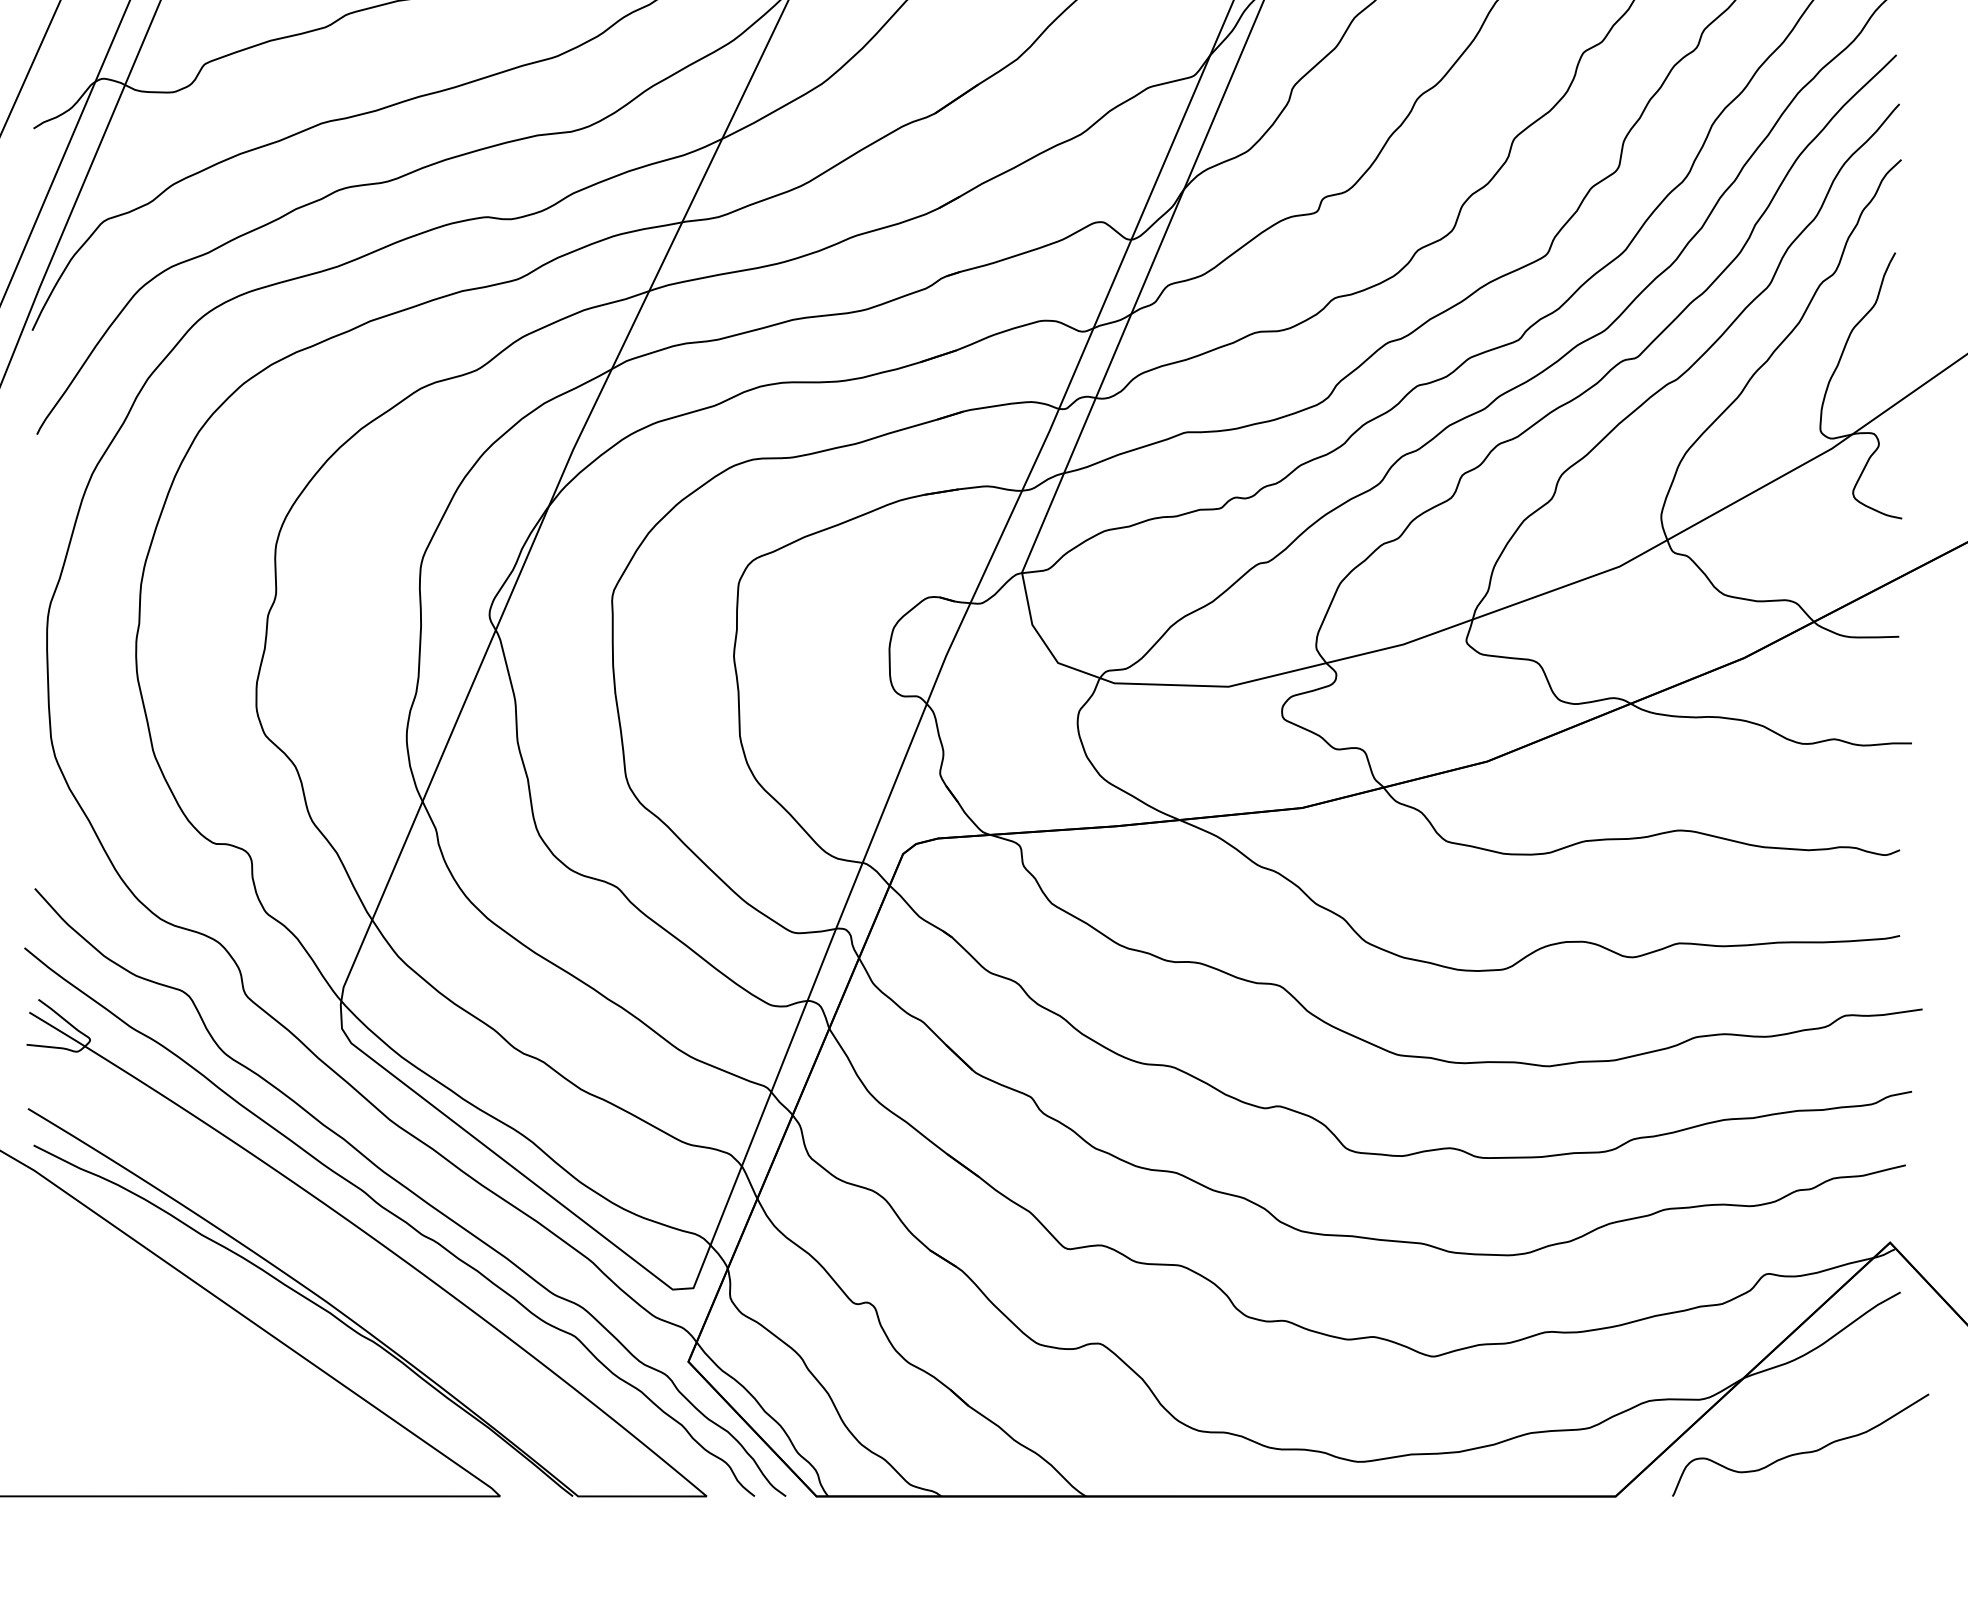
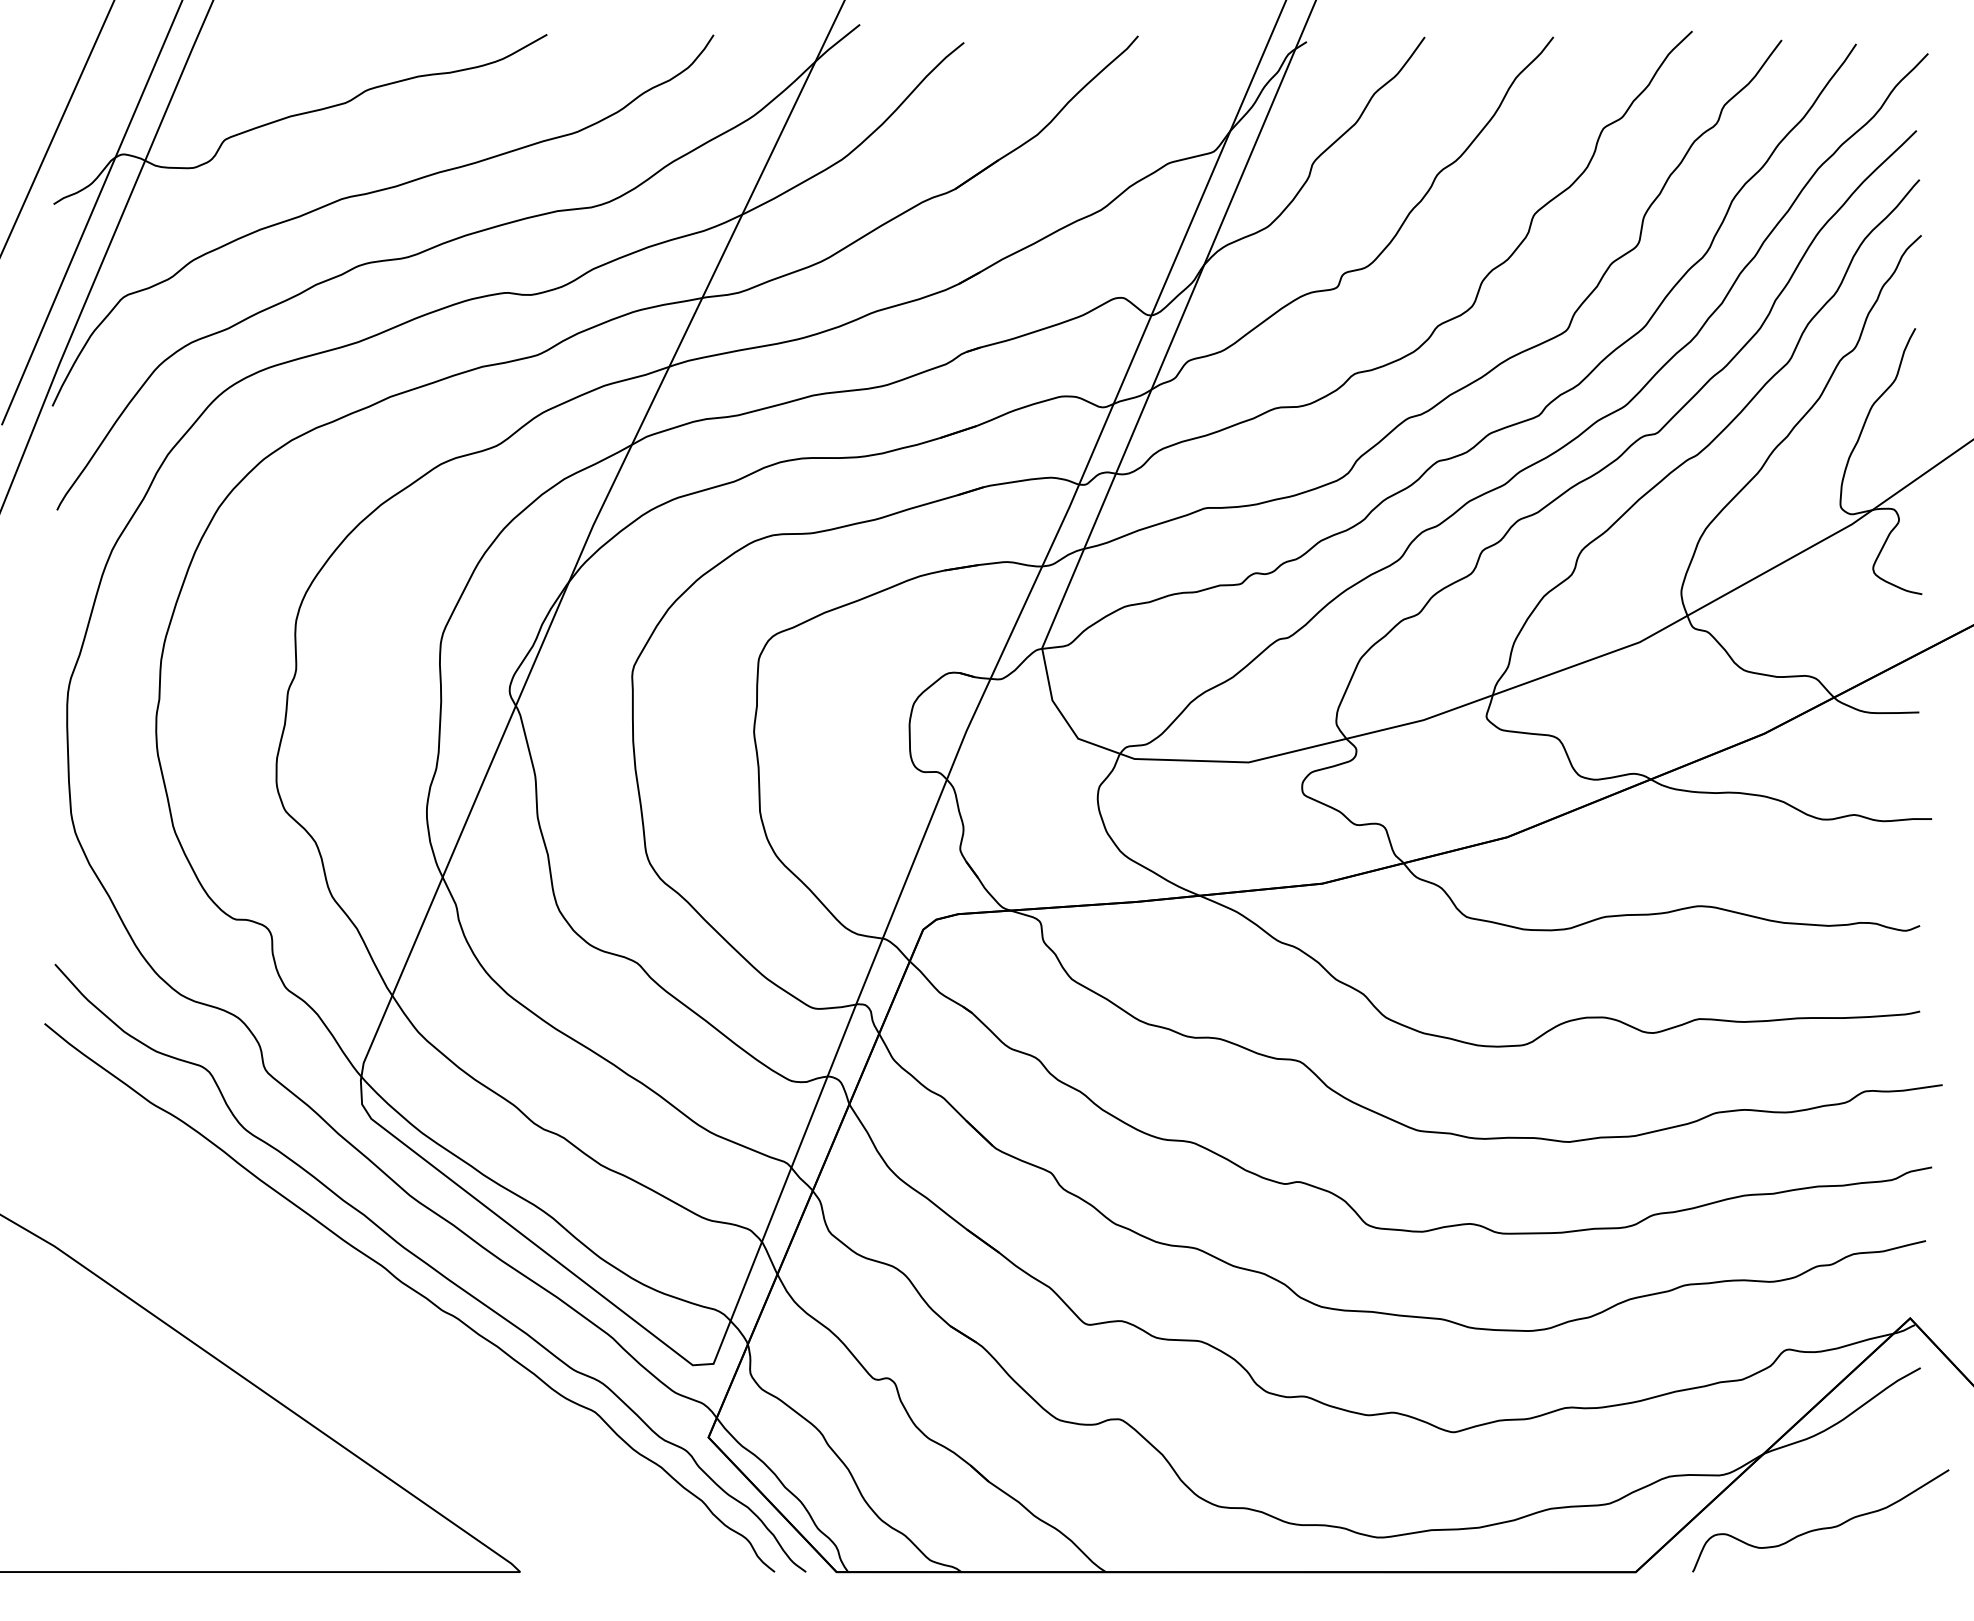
part: (373, 1239) -> (393, 1315), removed

